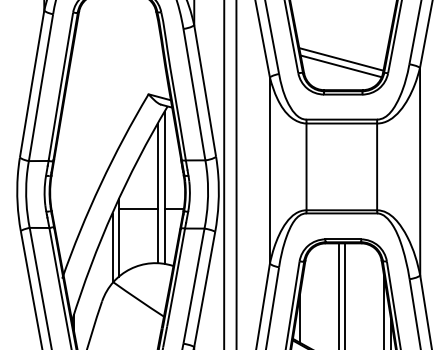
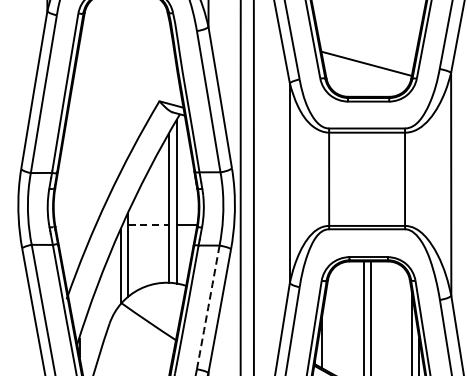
line: (340, 66) -> (365, 71), removed
line: (139, 209) -> (149, 225), solid -> dashed
arc: (194, 286) -> (208, 307), solid -> dashed

